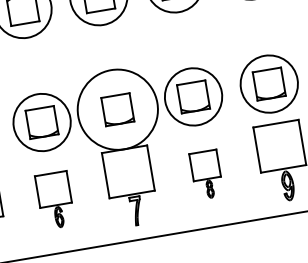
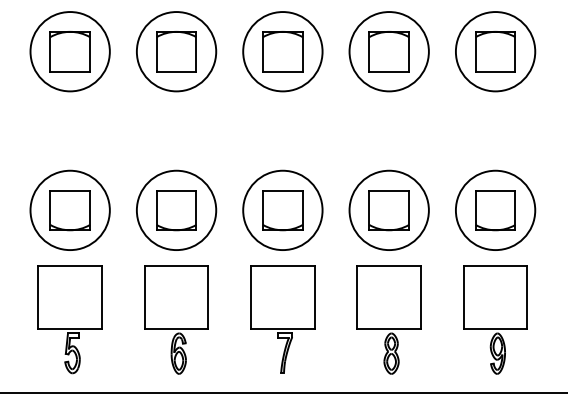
circle: (117, 109) -> (282, 210), size x0.71
part: (206, 174) -> (388, 319), size x1.67
part: (55, 200) -> (176, 319), size x1.43

